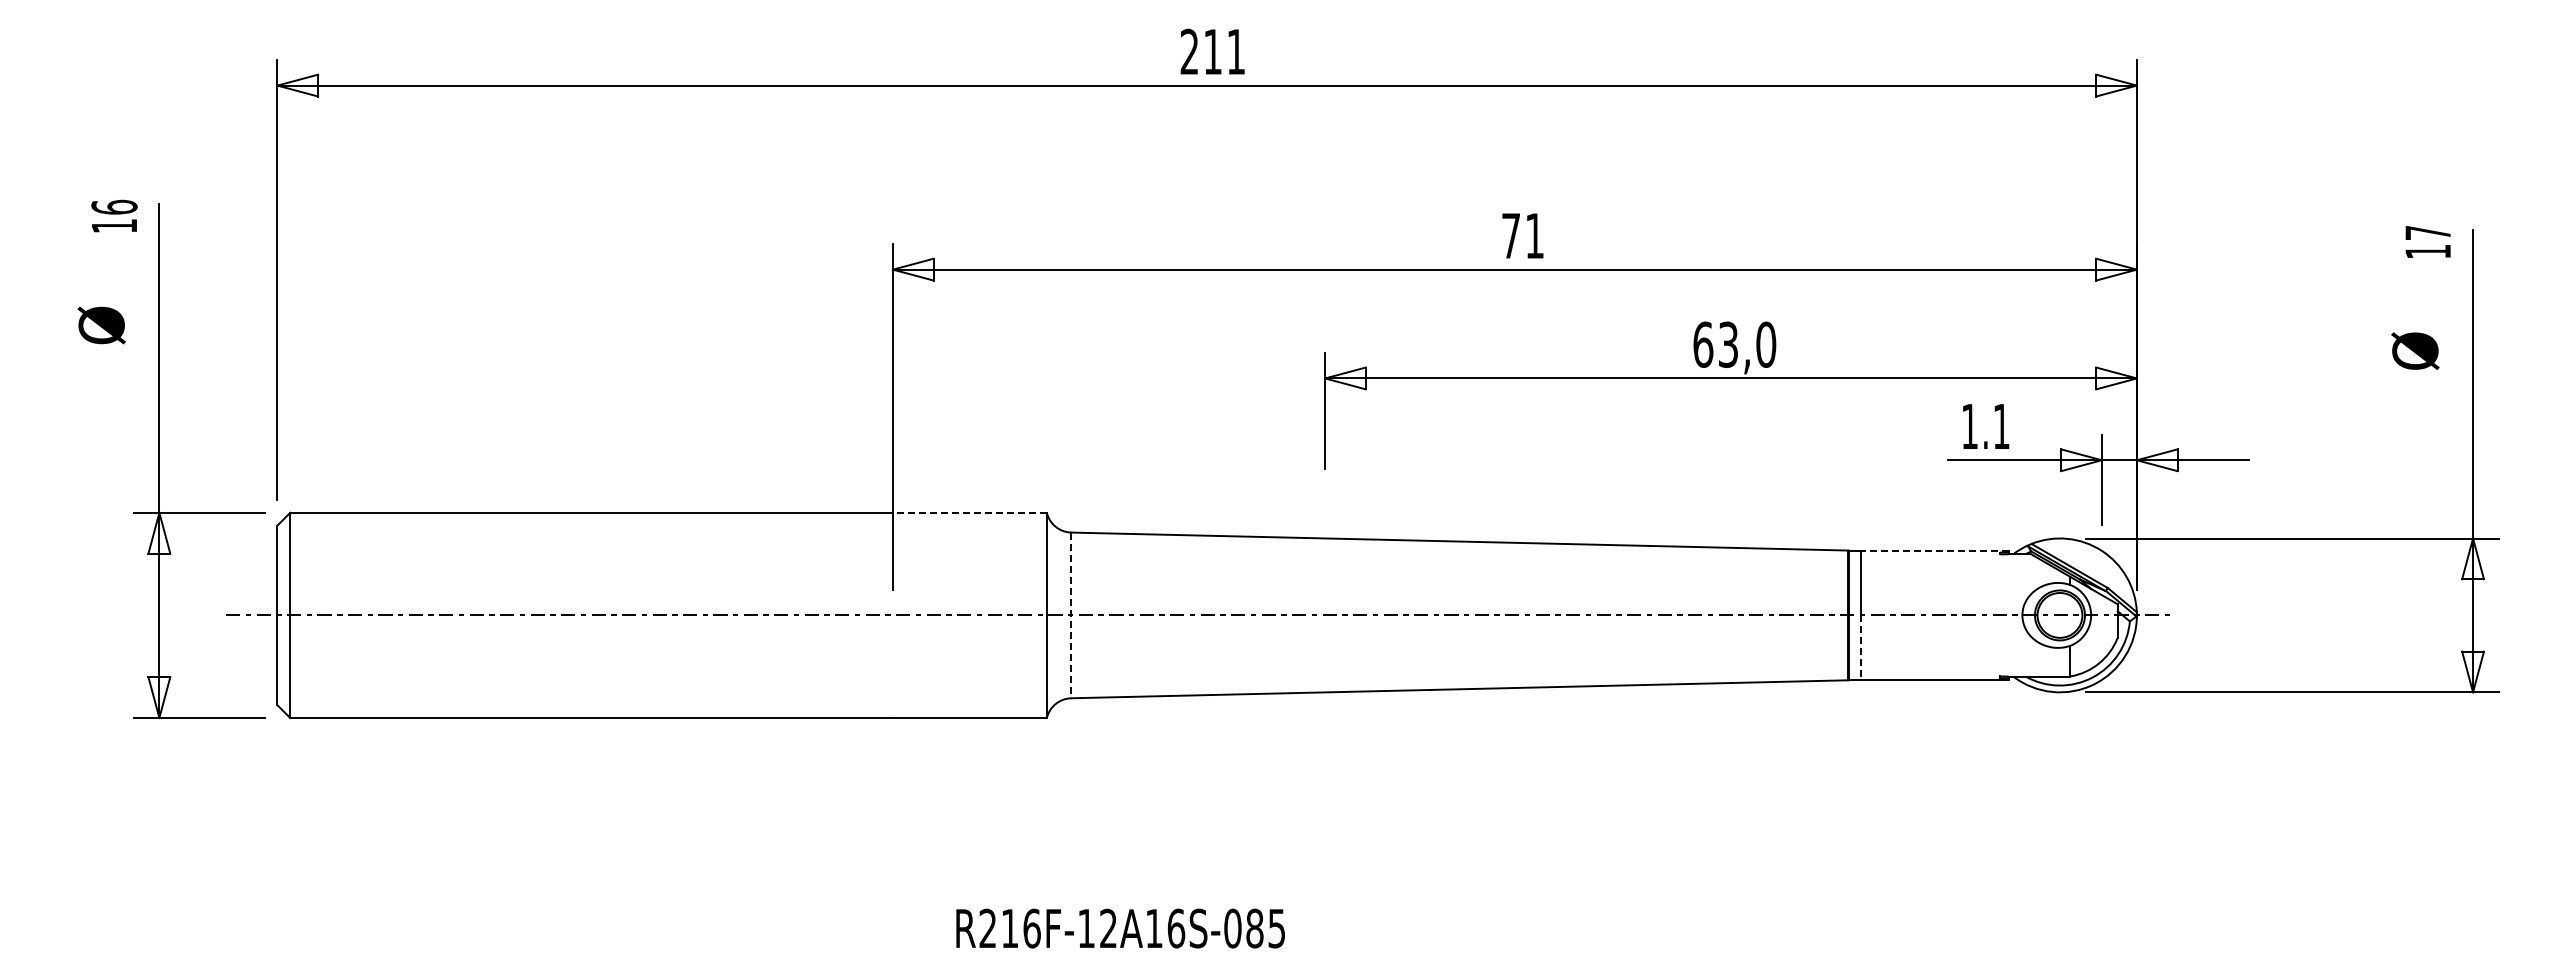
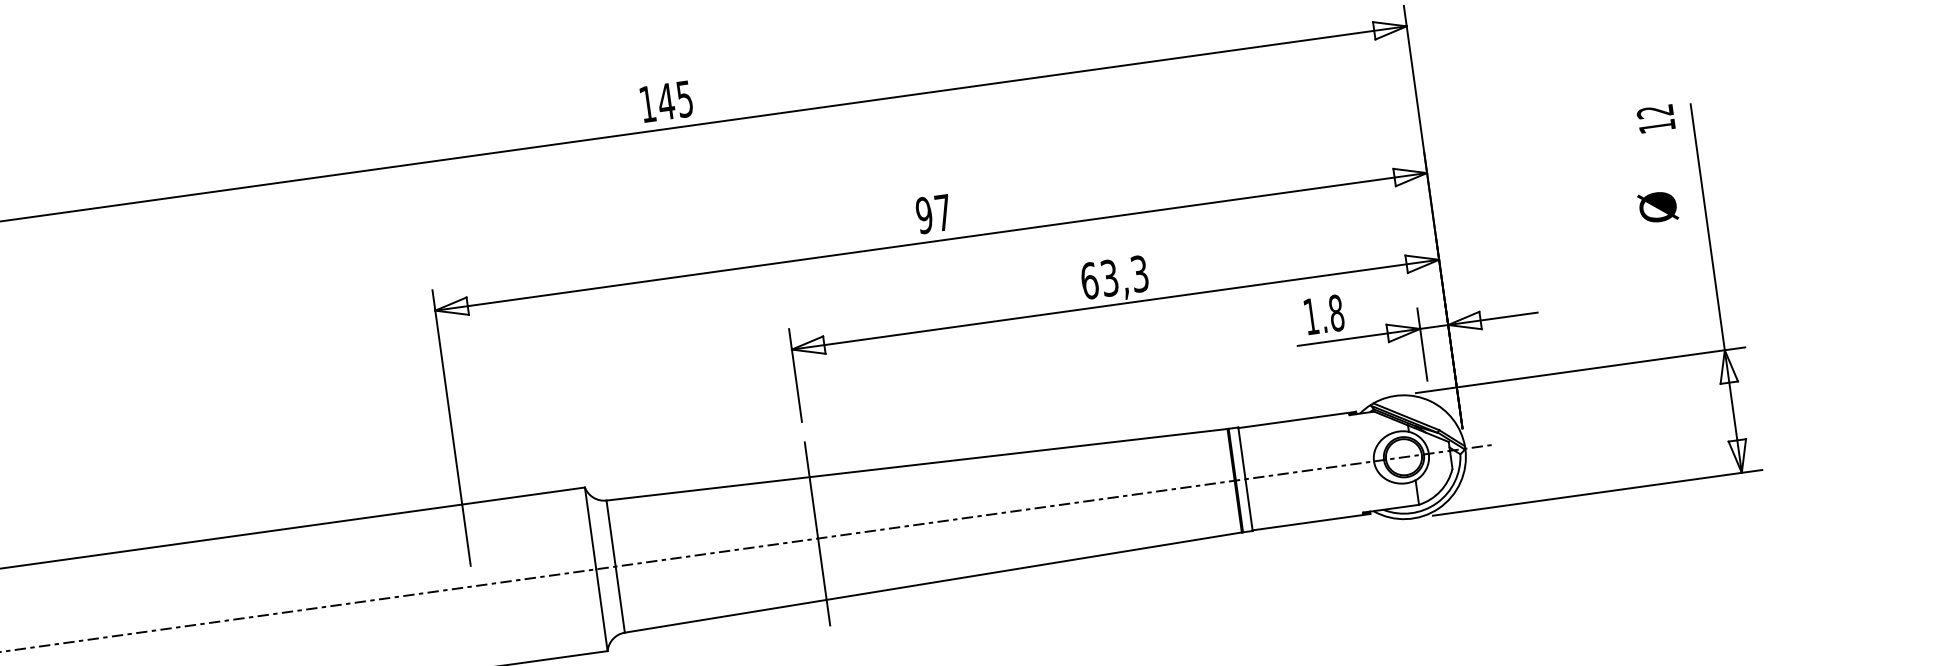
text: (1212, 51) -> (665, 101), 211 -> 145
text: (2427, 233) -> (1654, 112), 17 -> 12
text: (1522, 235) -> (933, 213), 71 -> 97
text: (1766, 344) -> (1140, 273), 63,0 -> 63,3
text: (2001, 426) -> (1336, 313), 1.1 -> 1.8
line: (969, 512) -> (523, 495), dashed -> solid
line: (1935, 551) -> (1297, 420), dashed -> solid
line: (1325, 609) -> (817, 533), added
line: (1071, 615) -> (615, 566), dashed -> solid
line: (1861, 648) -> (1249, 505), dashed -> solid

